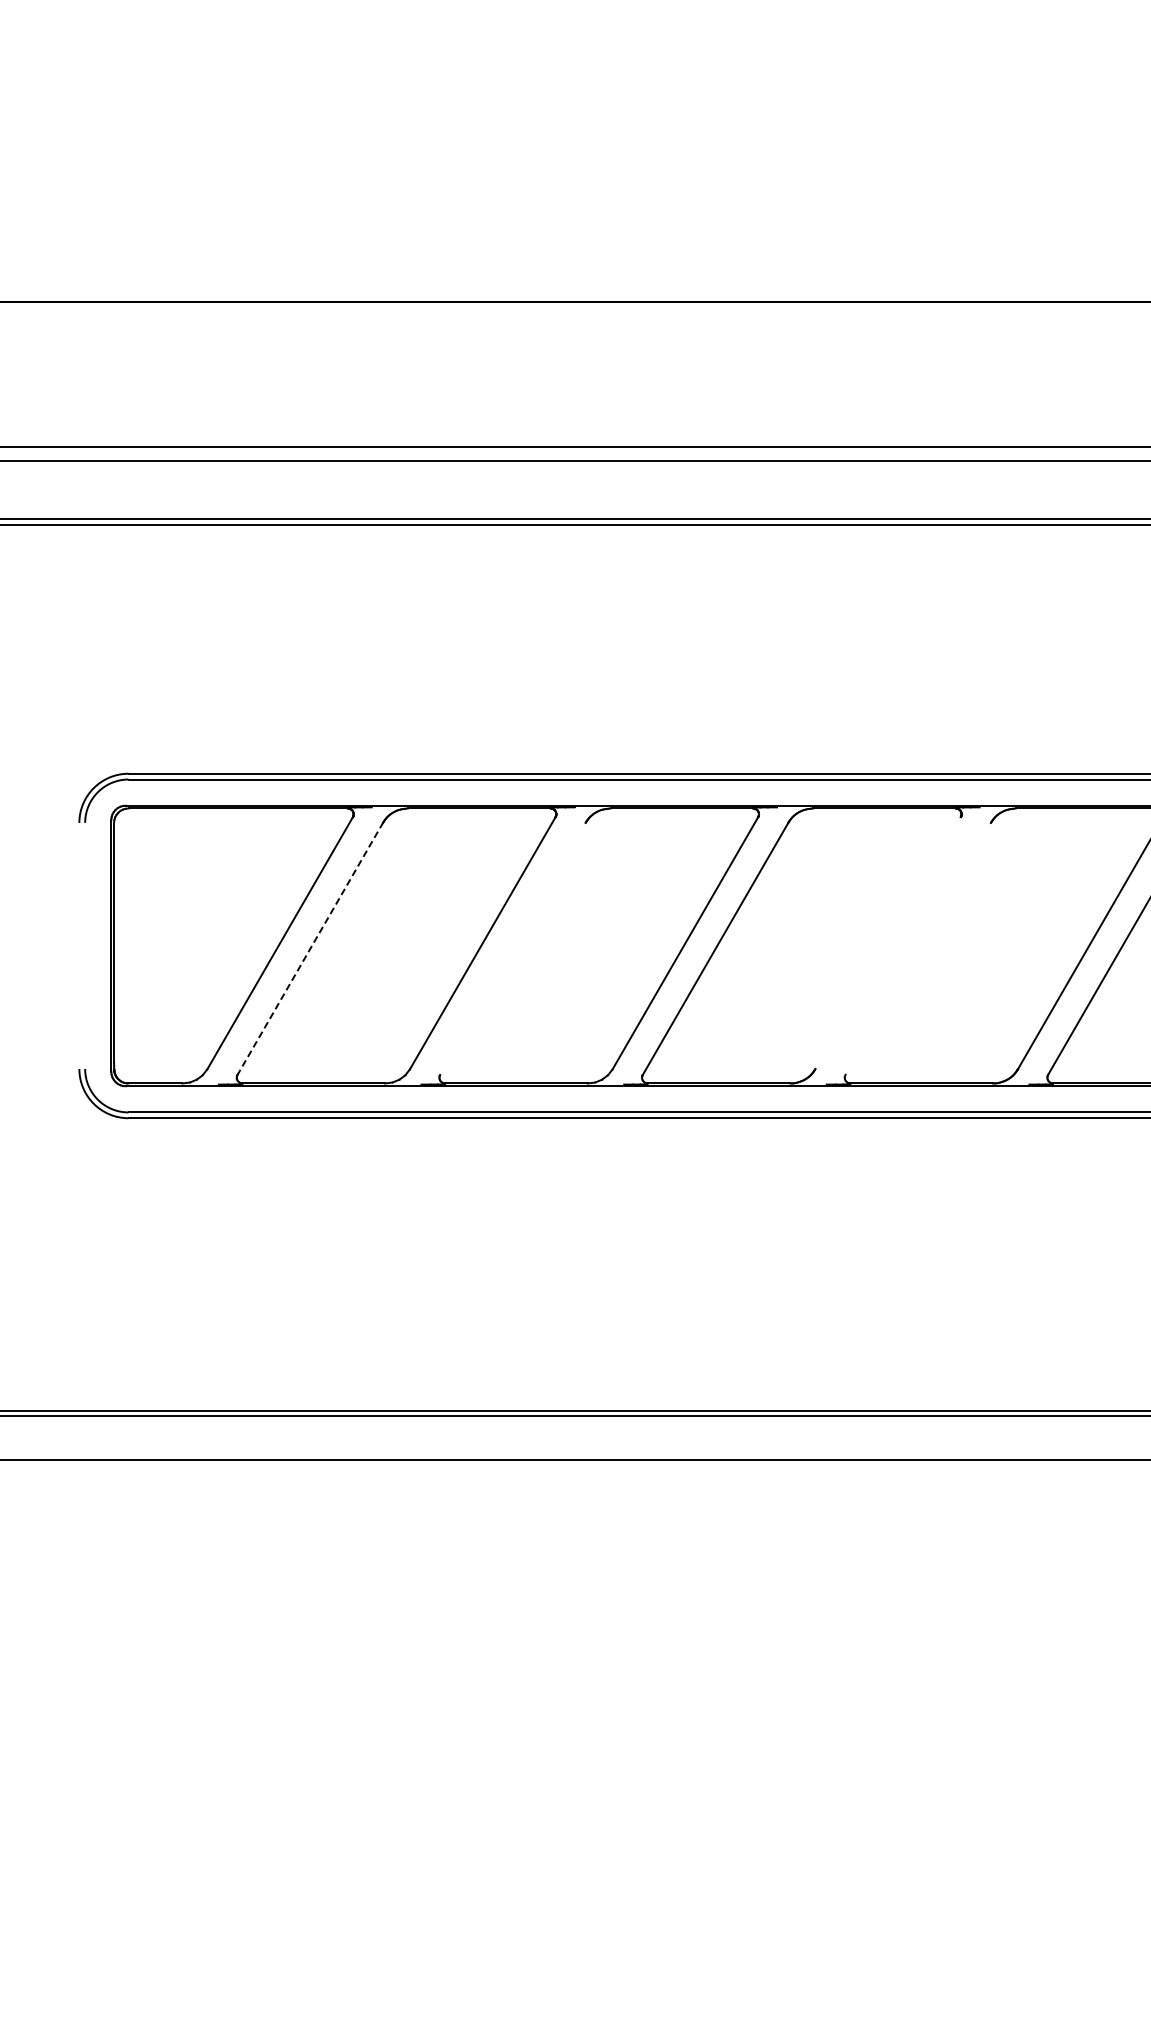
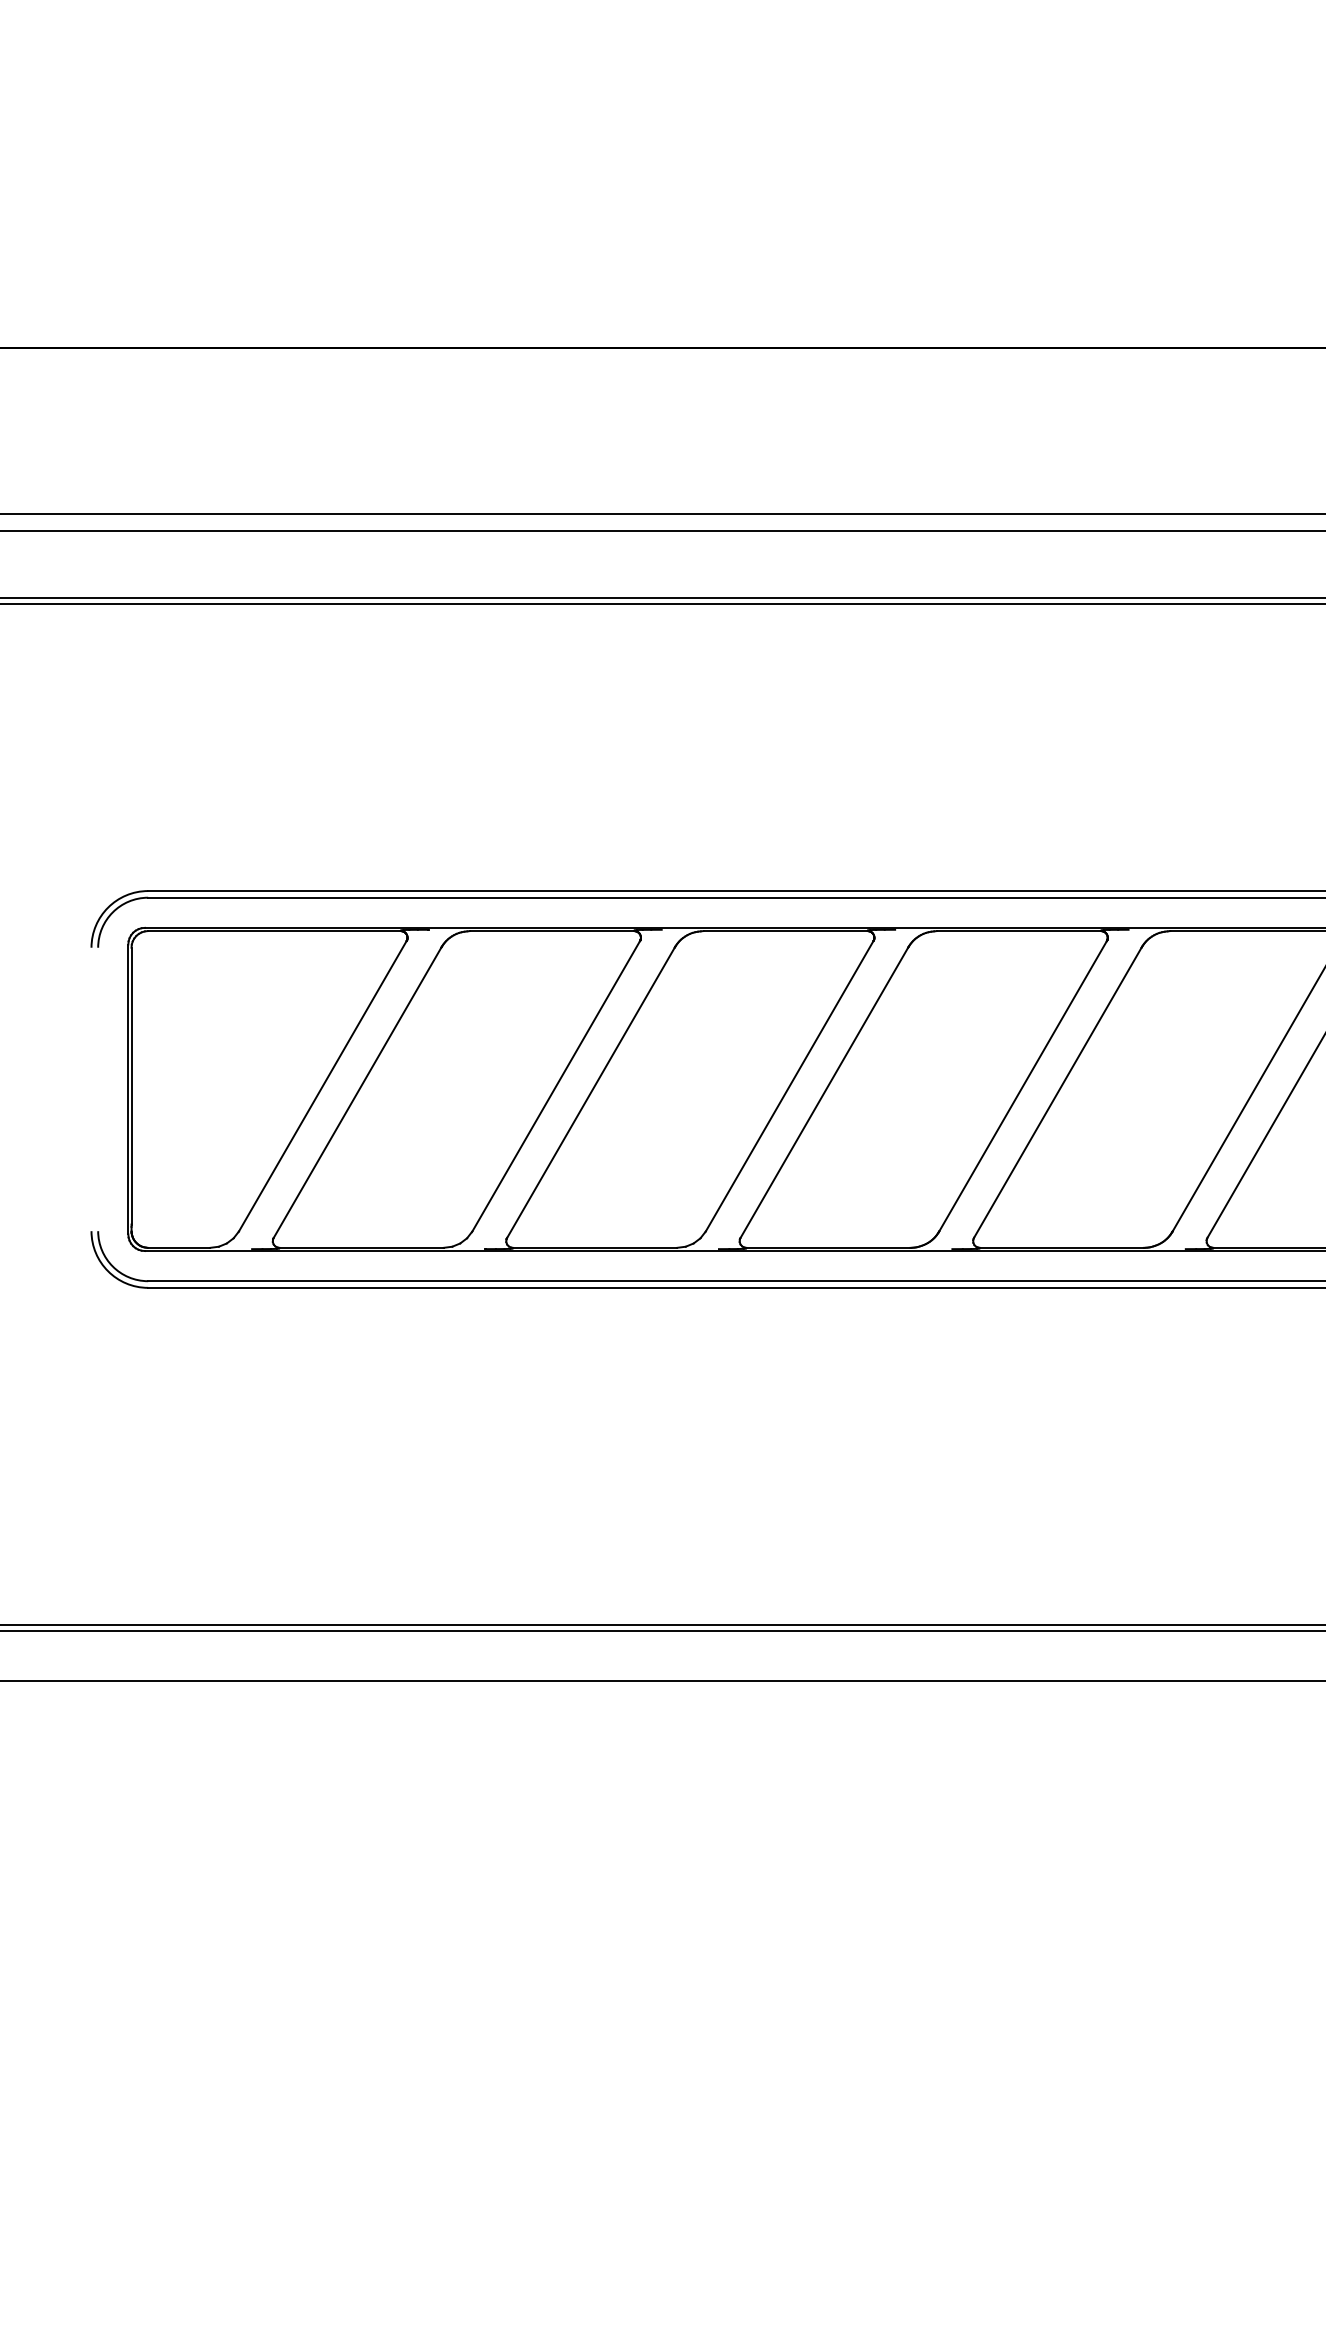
line: (888, 942) -> (1023, 1085), added
line: (512, 948) -> (590, 1092), added
line: (918, 948) -> (1058, 1092), added
line: (310, 949) -> (357, 1093), dashed -> solid

